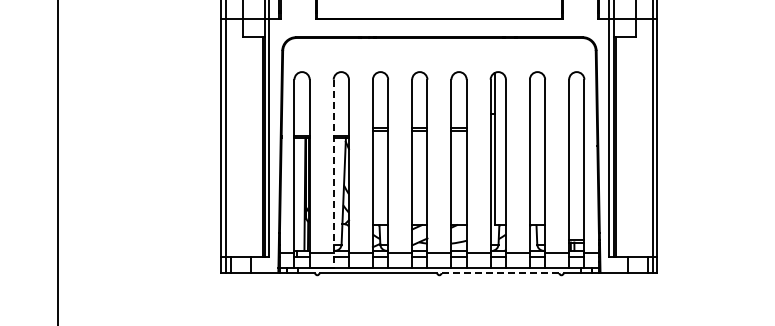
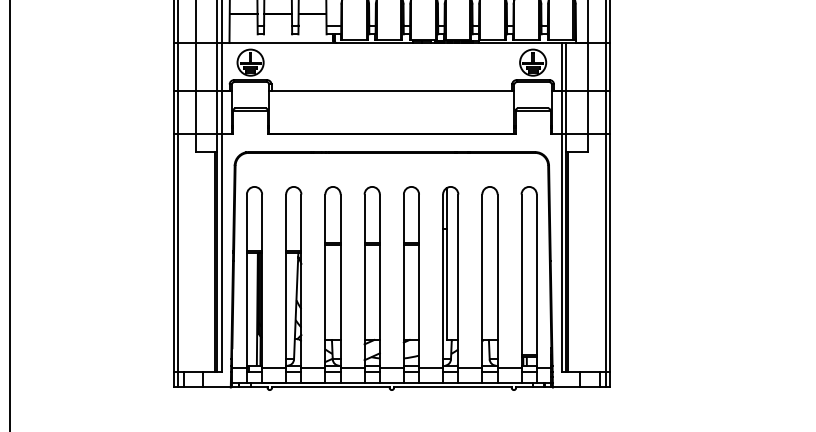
line: (334, 174) -> (286, 289), dashed -> solid
line: (500, 272) -> (452, 387), dashed -> solid

